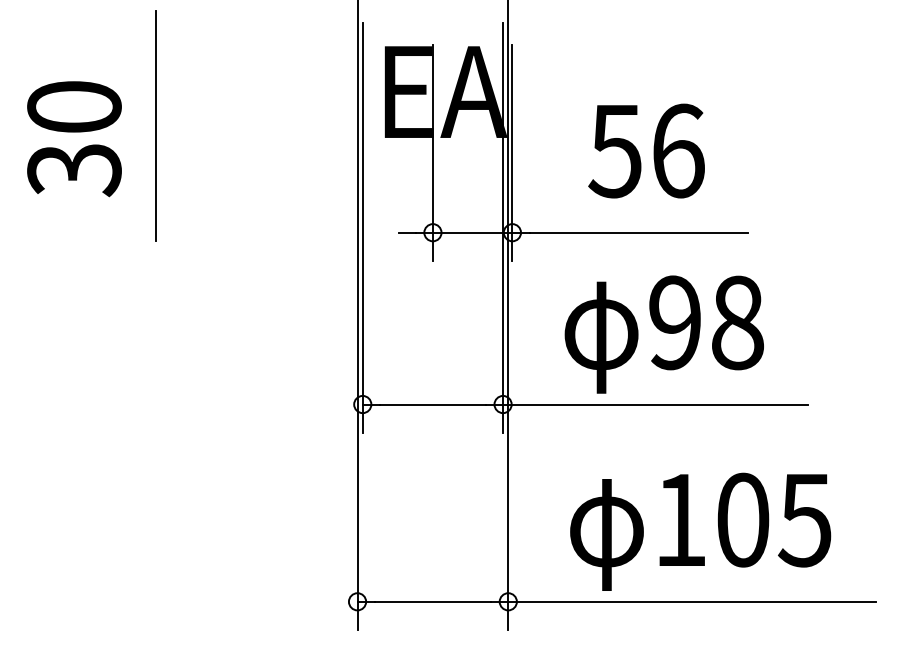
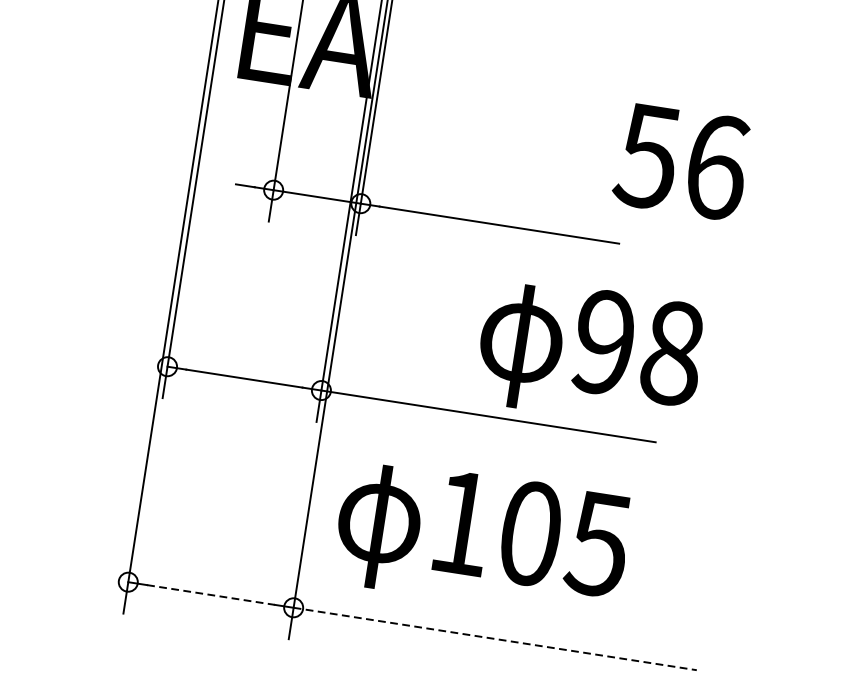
text: (646, 150) -> (681, 161), moved
text: (663, 334) -> (589, 353), moved
text: (700, 531) -> (481, 538), moved
line: (433, 601) -> (211, 594), solid -> dashed
line: (692, 601) -> (495, 638), solid -> dashed

